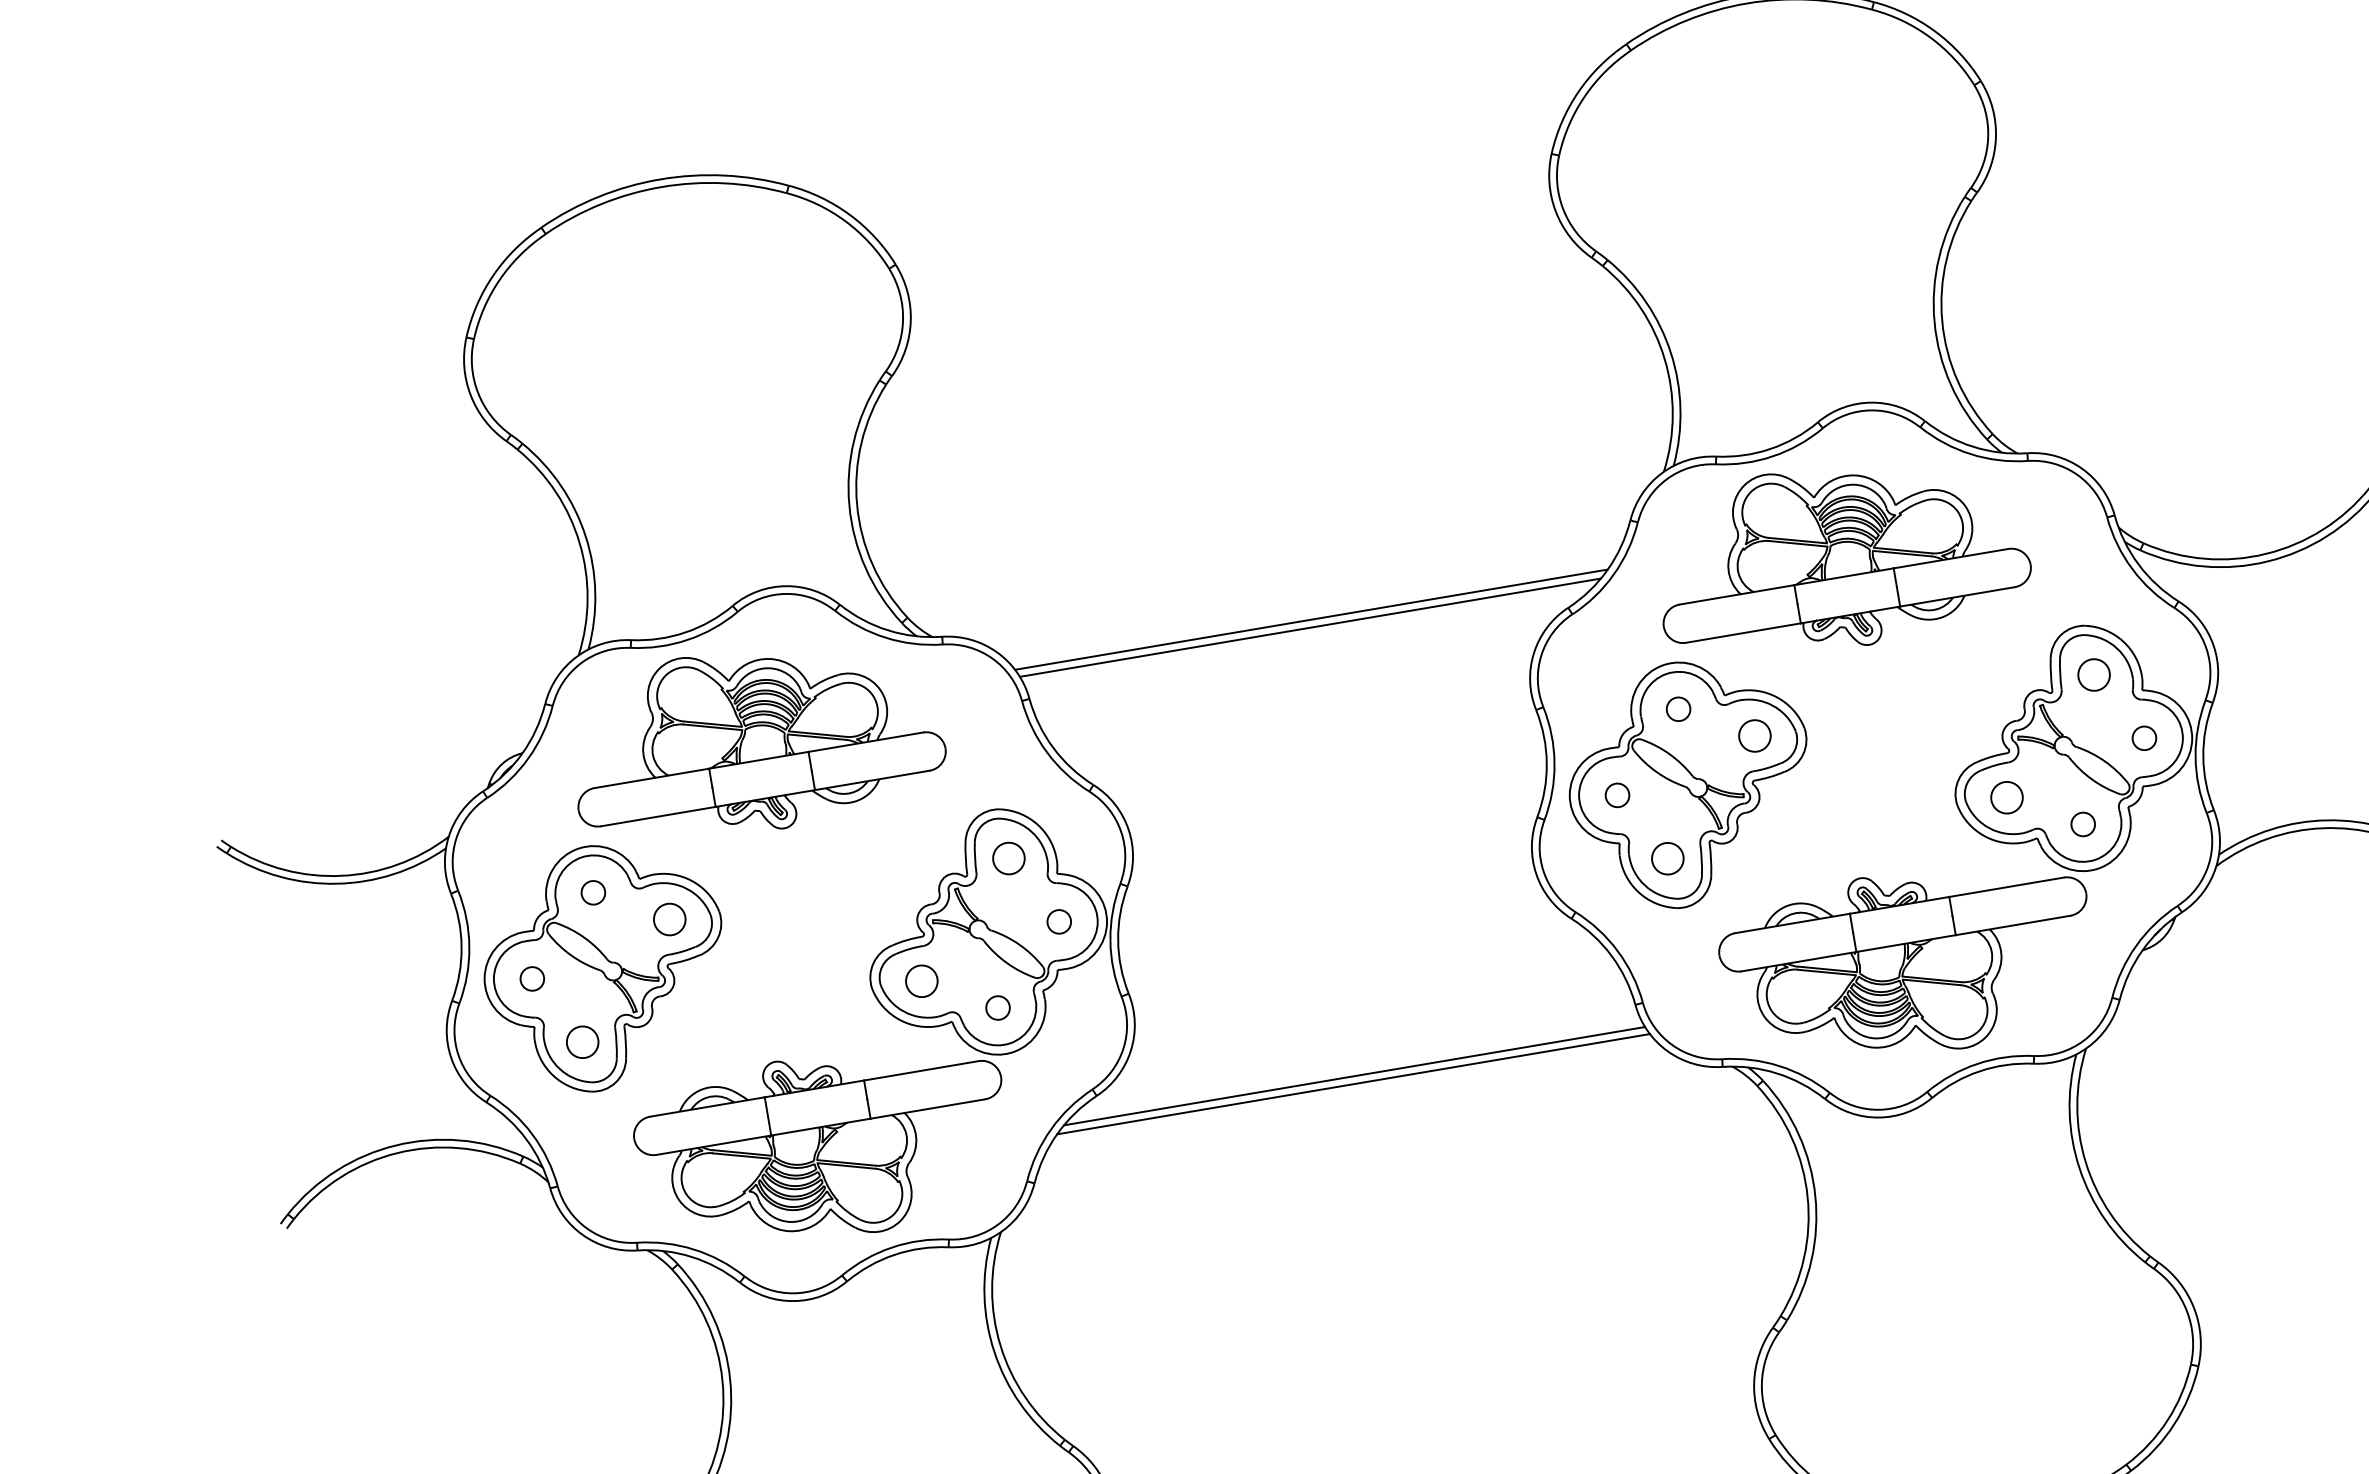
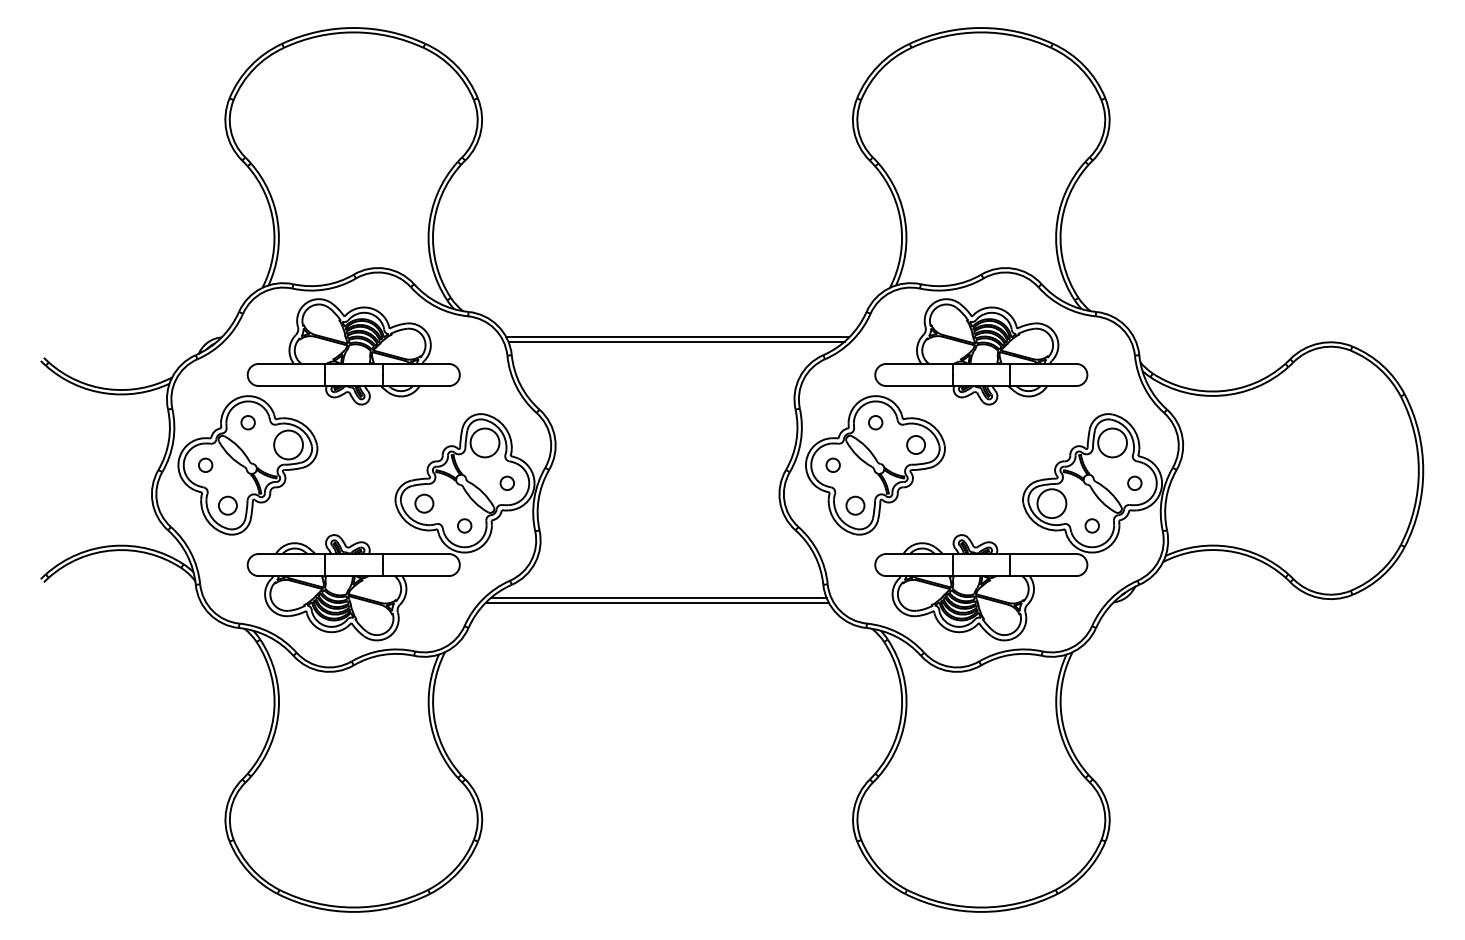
circle: (2093, 674) -> (1112, 442), size x1.6
circle: (2006, 797) -> (1051, 503), size x1.6
circle: (1009, 857) -> (485, 442), size x1.6
circle: (669, 918) -> (288, 444), size x1.6

